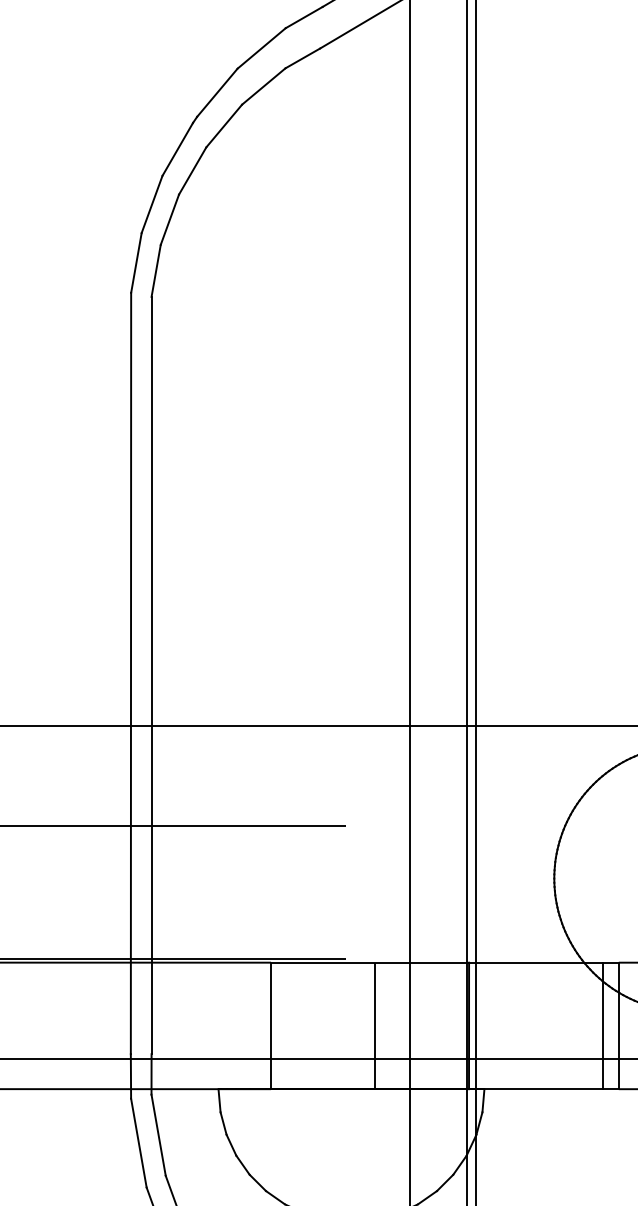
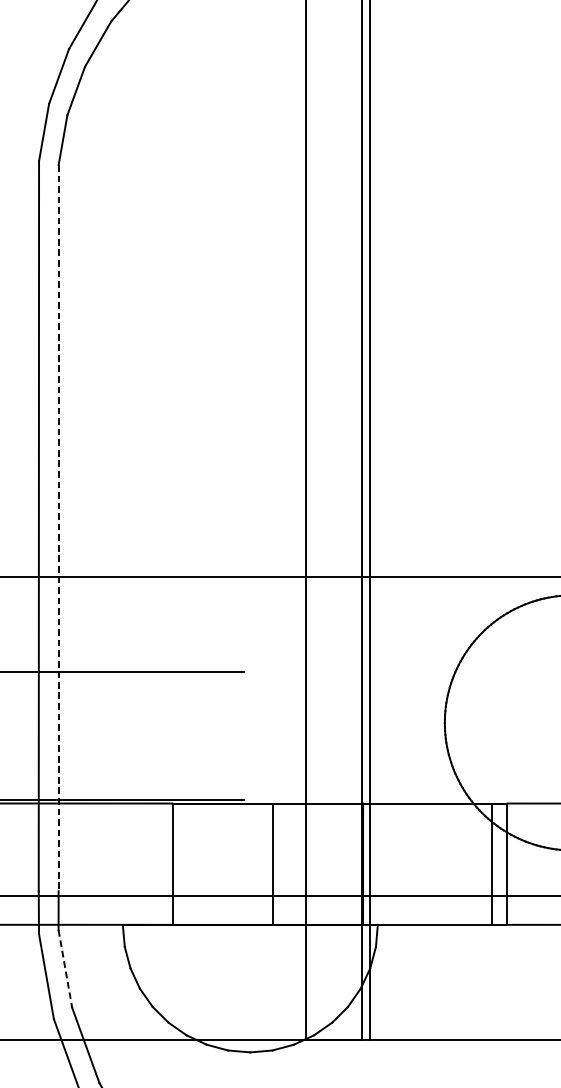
line: (151, 675) -> (58, 528), solid -> dashed
line: (158, 1135) -> (65, 969), solid -> dashed

